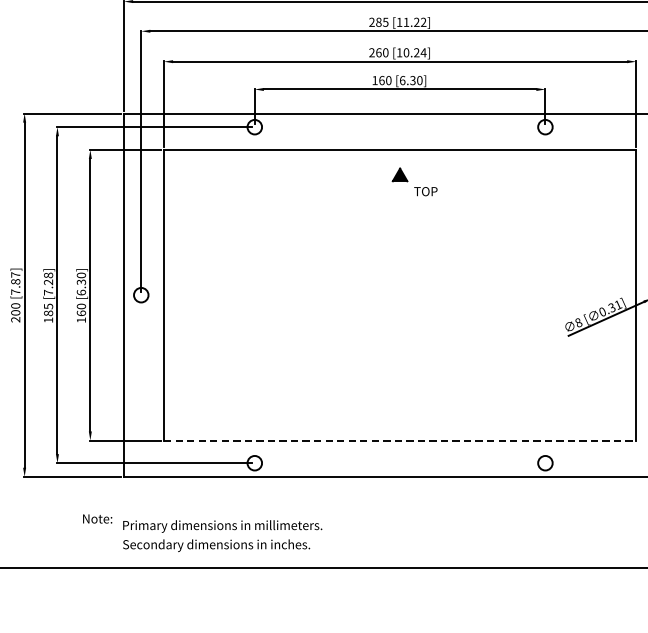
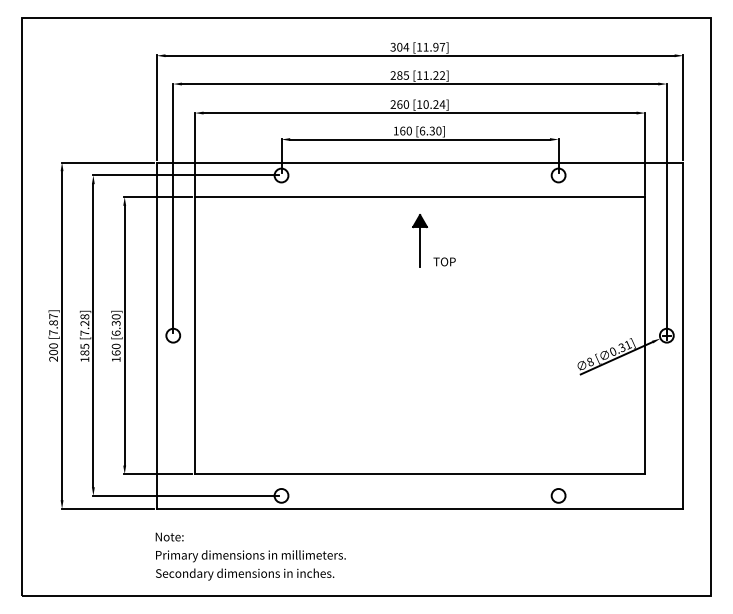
text: (425, 191) -> (444, 261), moved
line: (400, 202) -> (420, 247), added
line: (400, 440) -> (420, 474), dashed -> solid
text: (97, 518) -> (169, 536), moved

